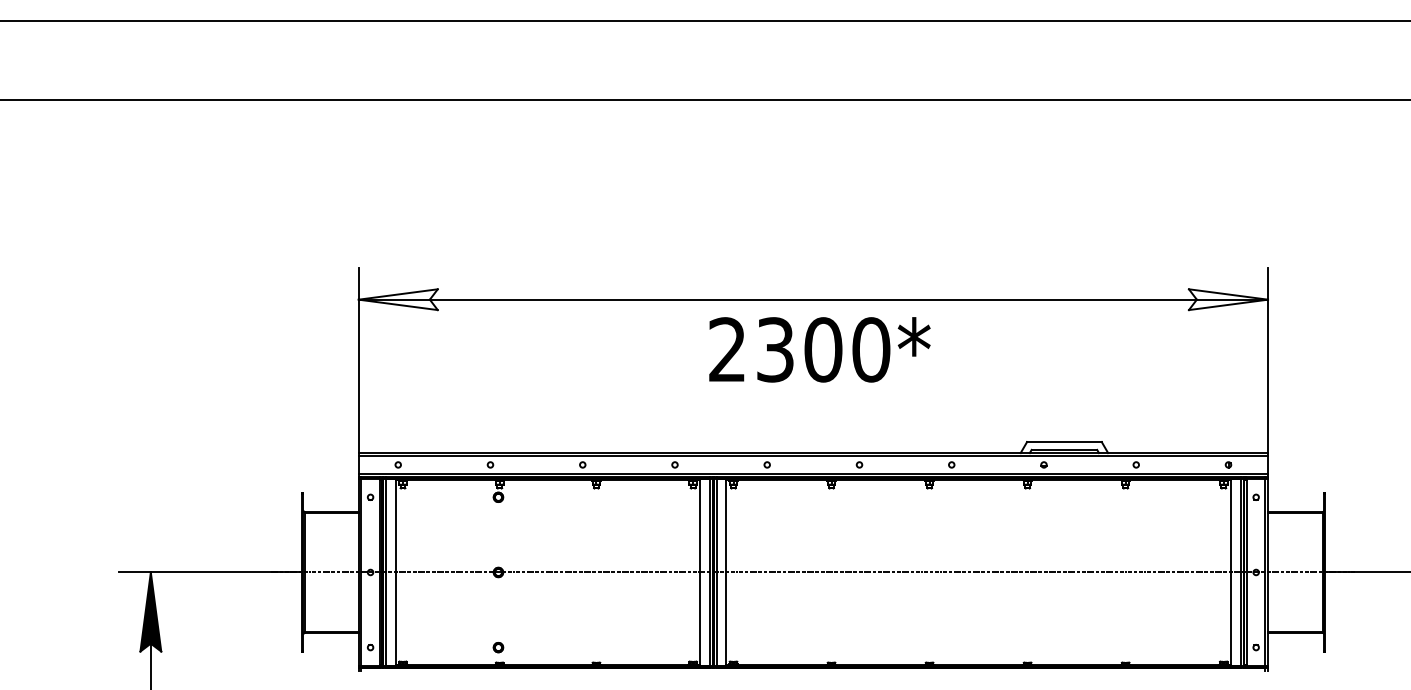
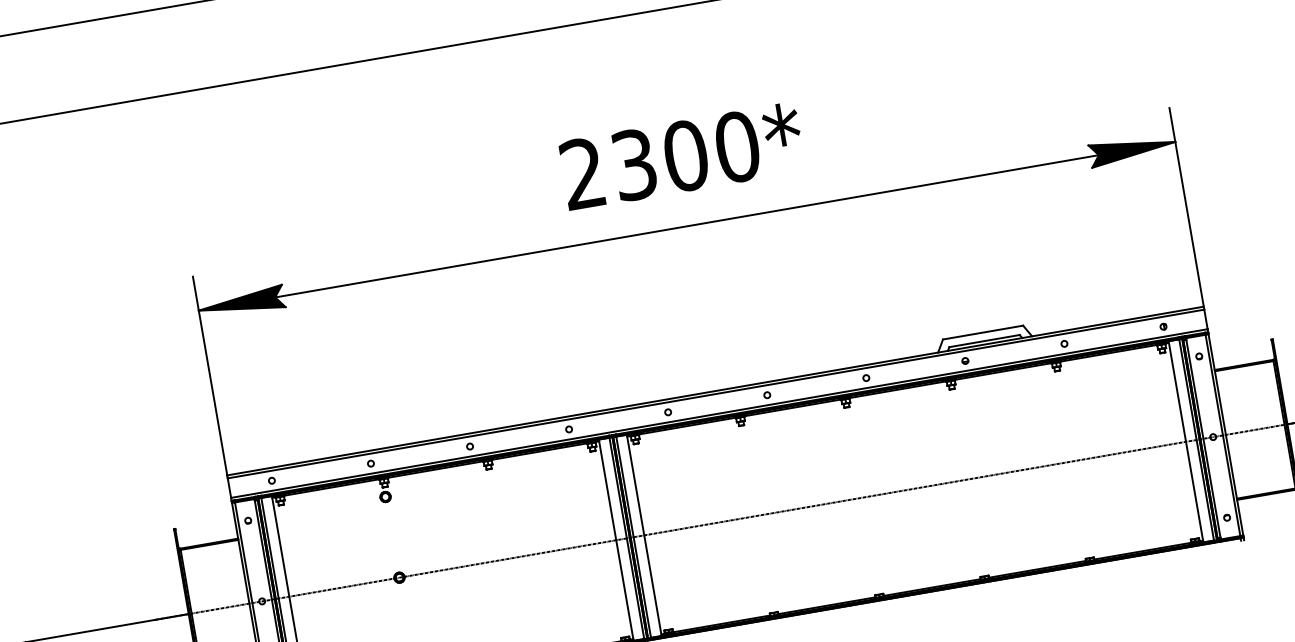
fill: (397, 299) -> (240, 303), added
fill: (1228, 299) -> (1132, 149), added
text: (819, 349) -> (681, 156), moved

